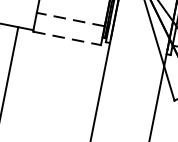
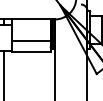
line: (69, 18) -> (30, 40), dashed -> solid
line: (67, 38) -> (31, 51), dashed -> solid

